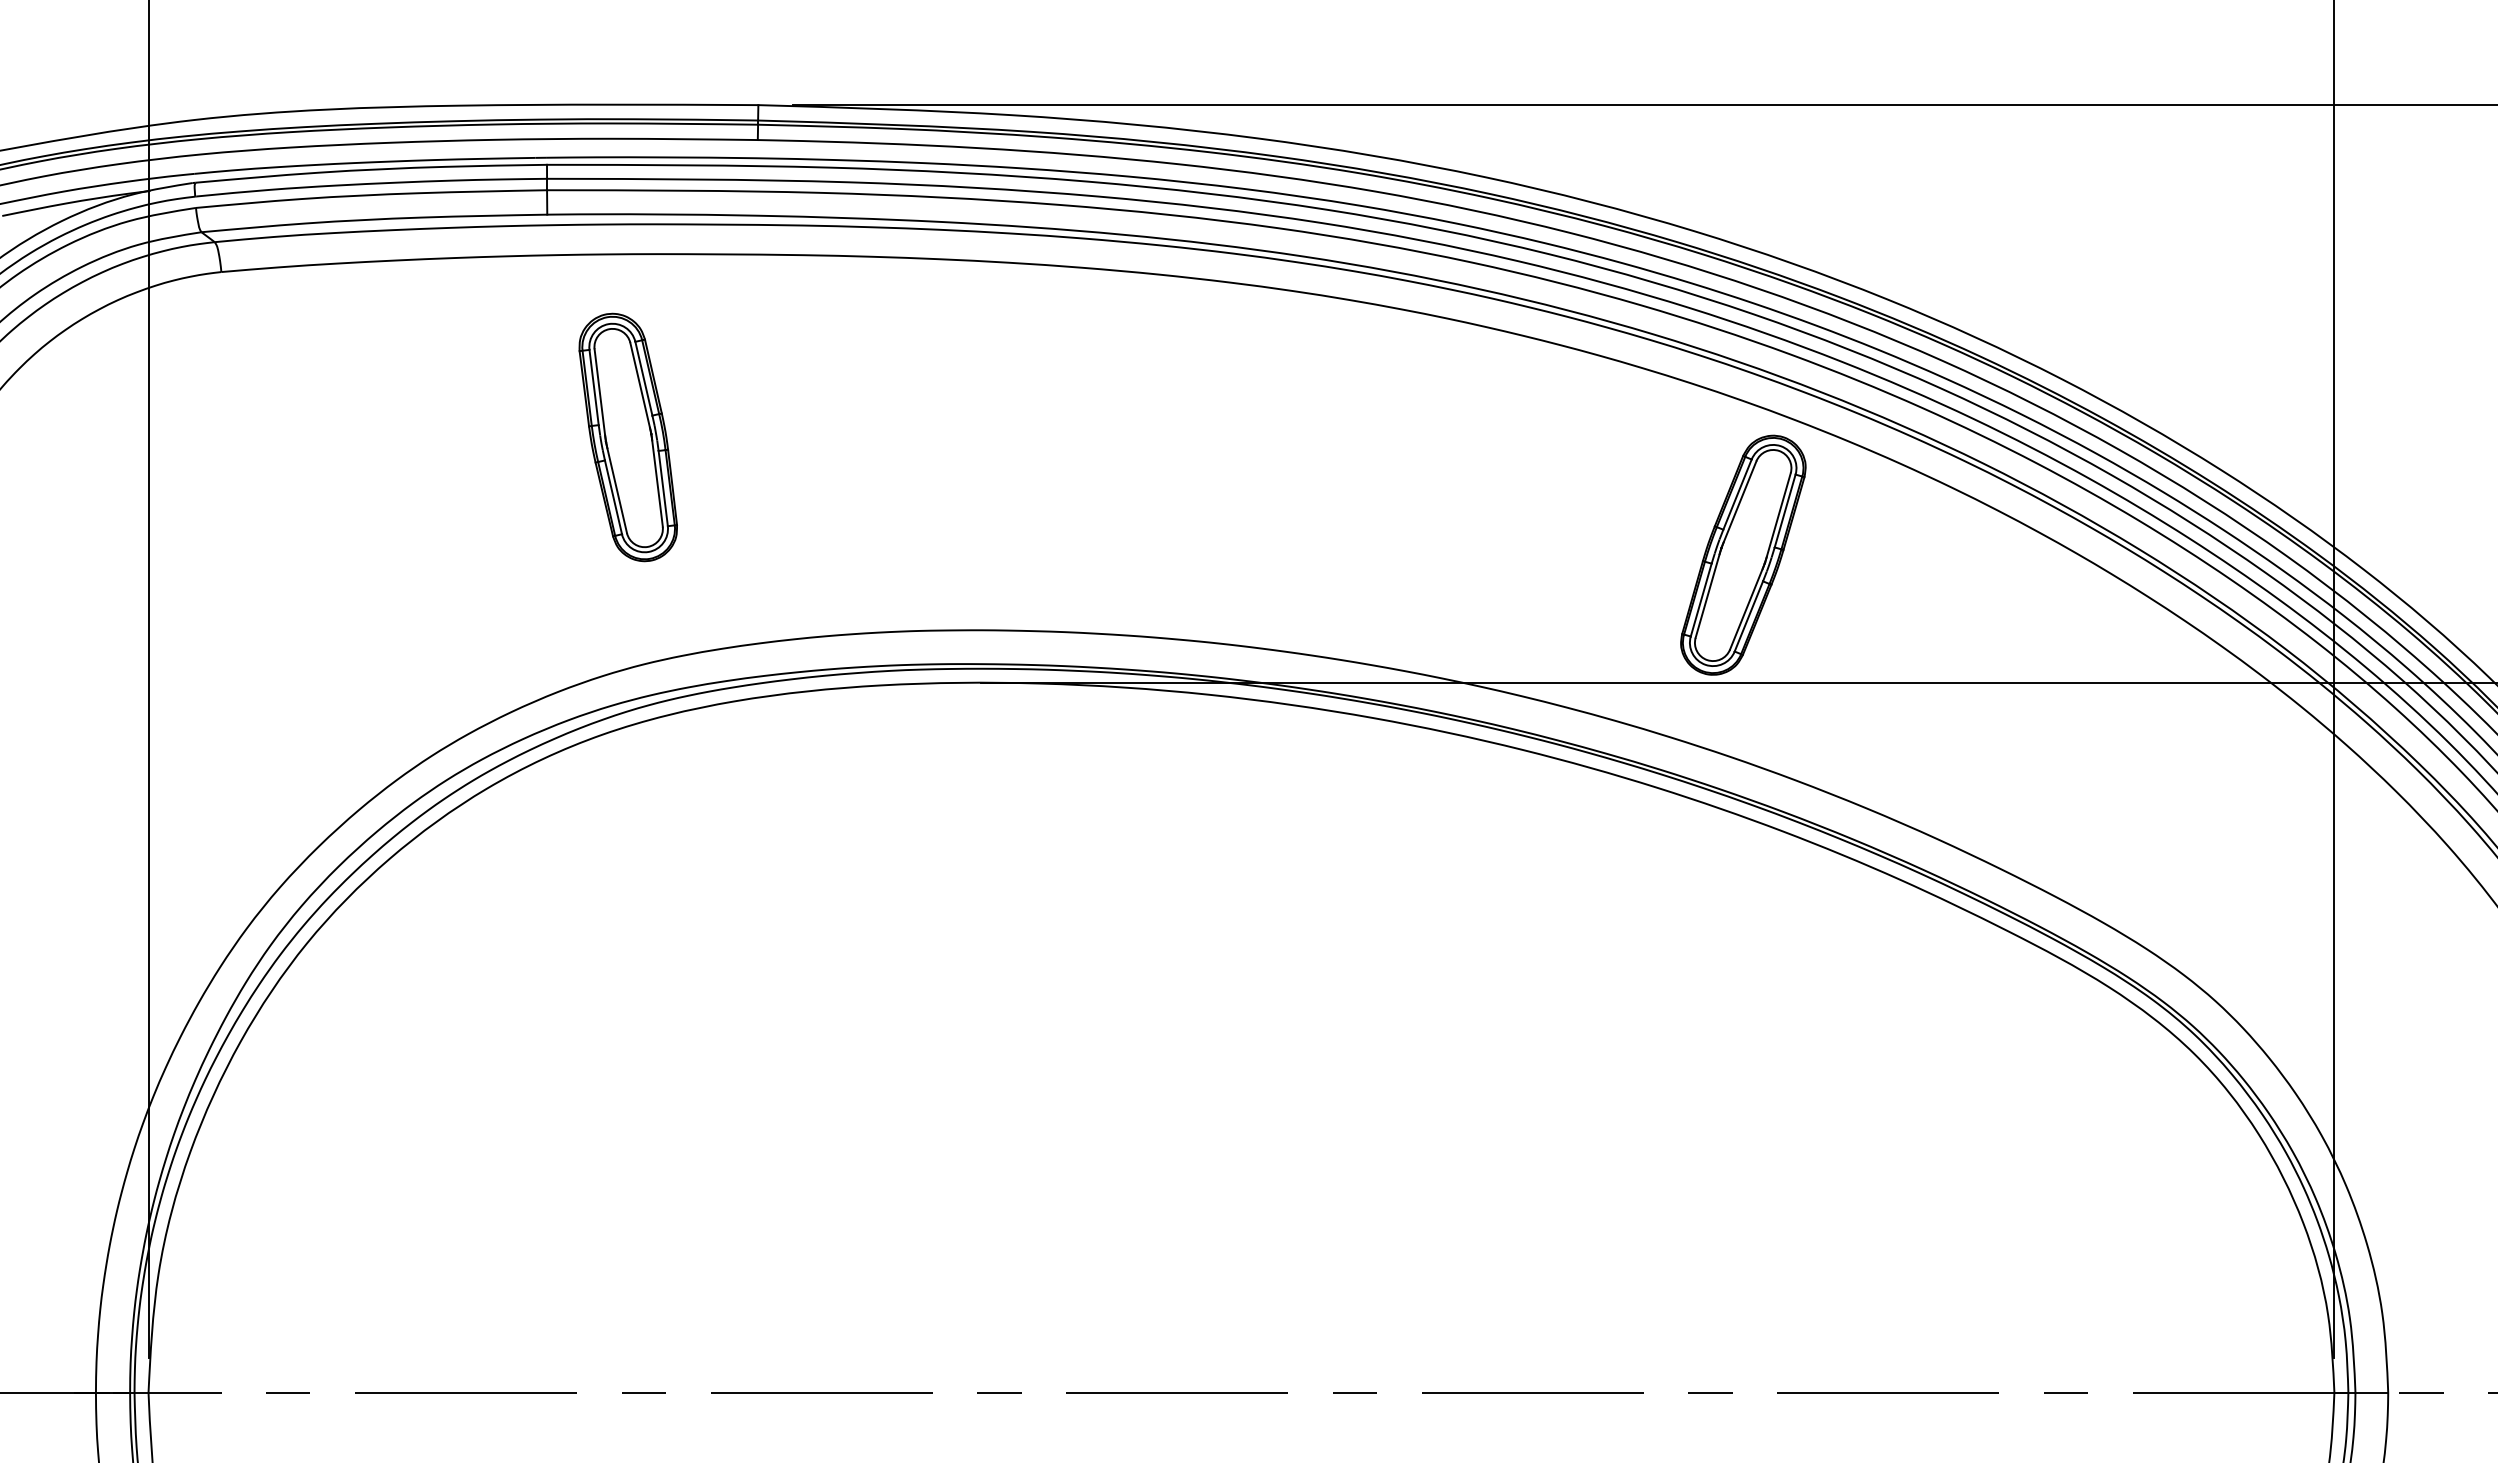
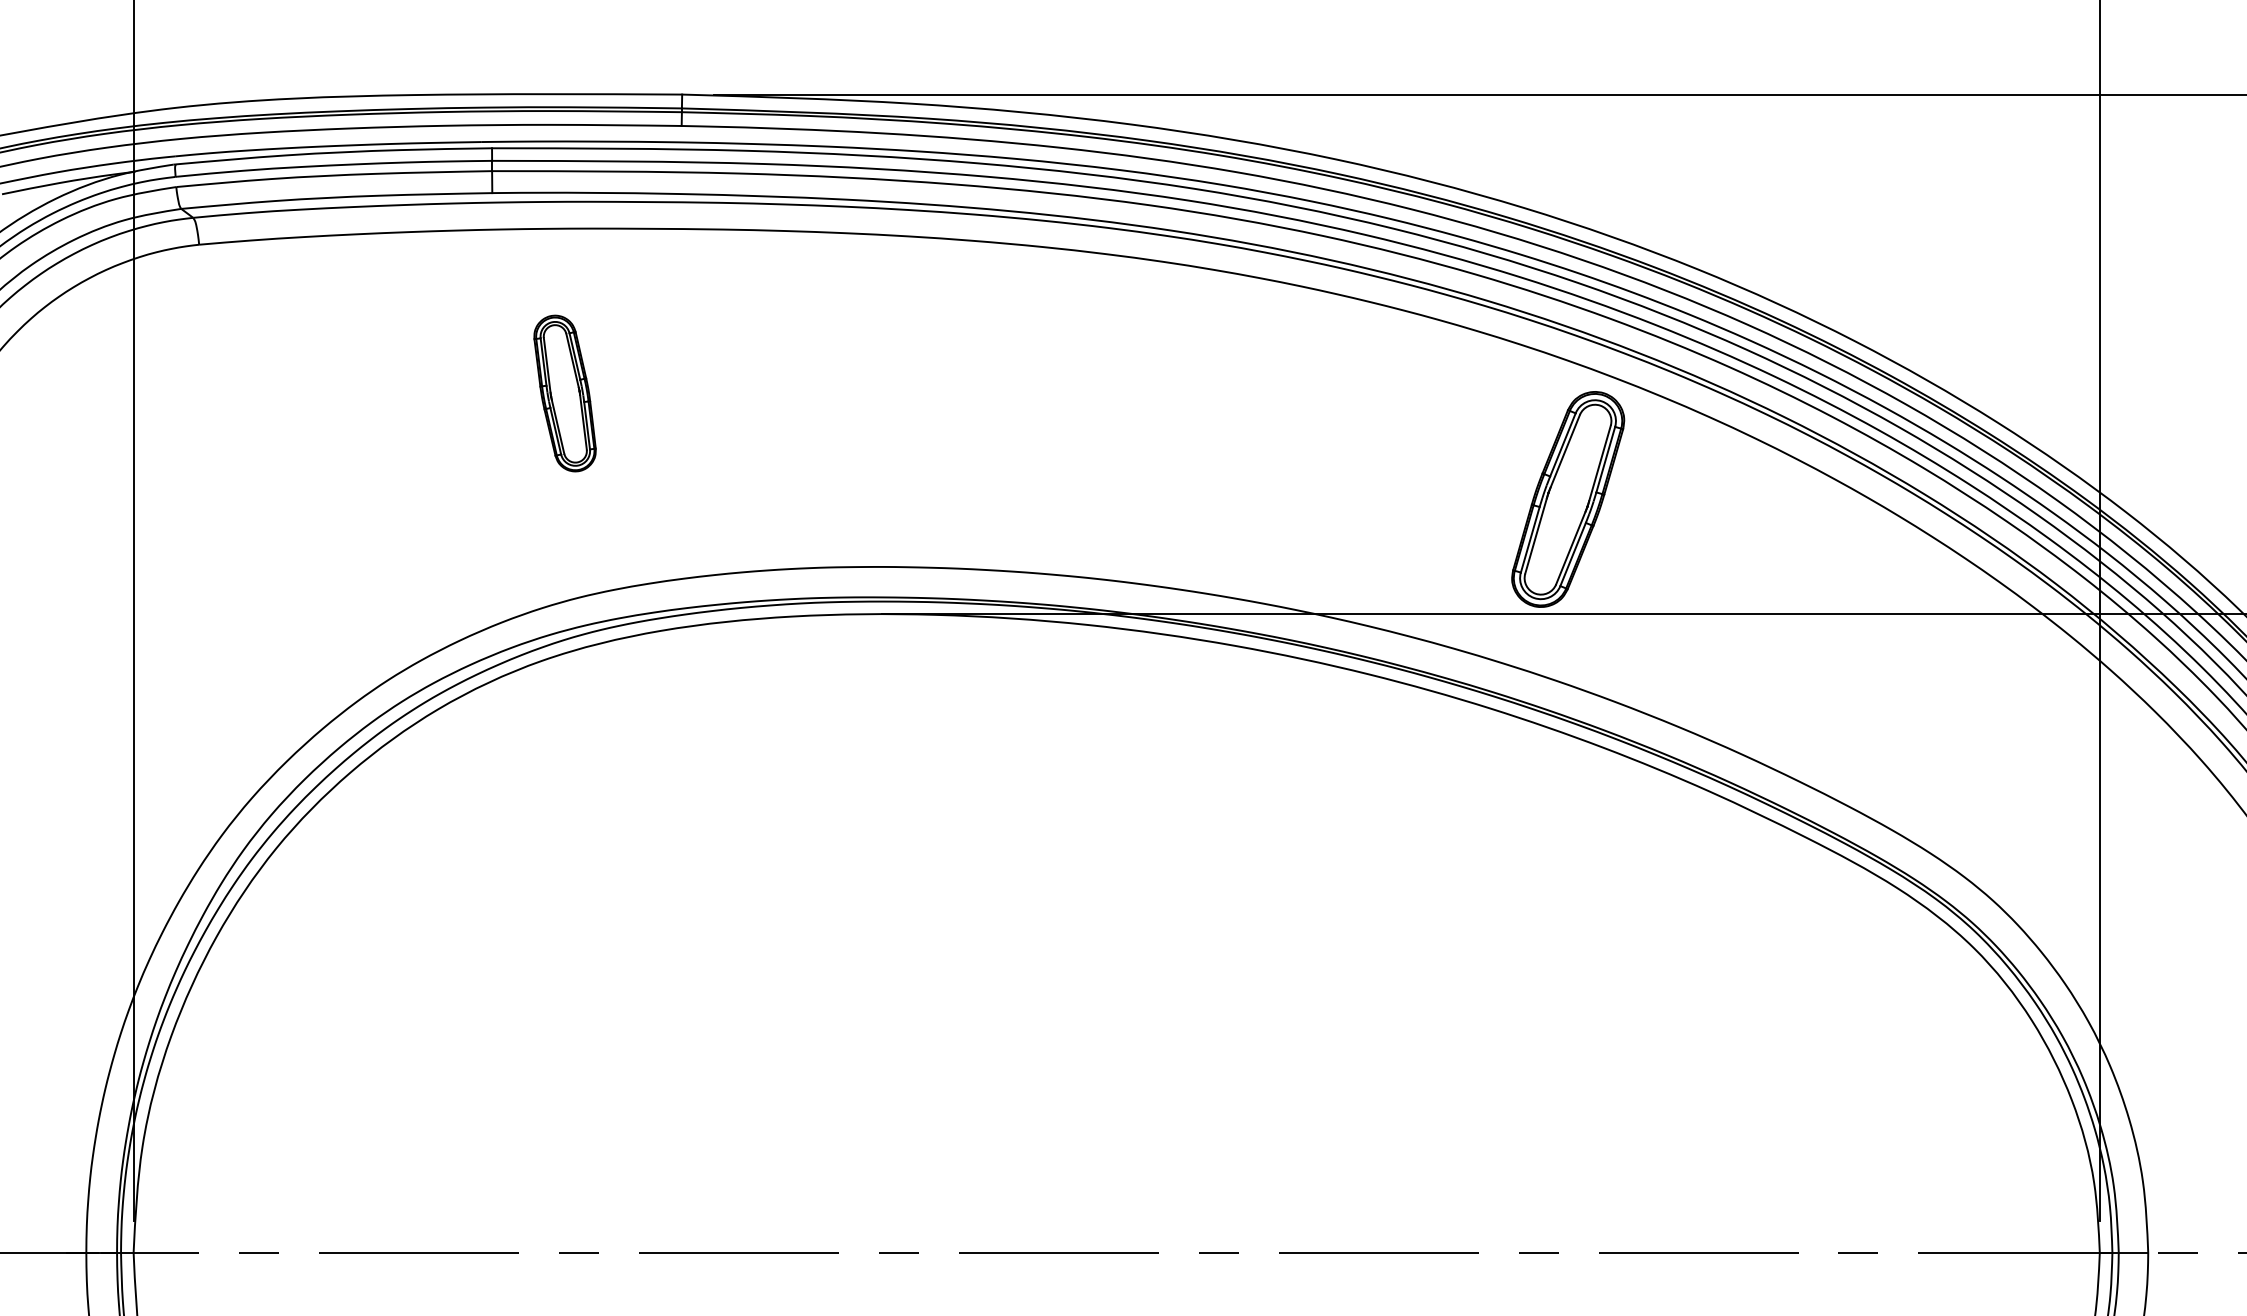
part: (627, 437) -> (564, 393), size x0.7

